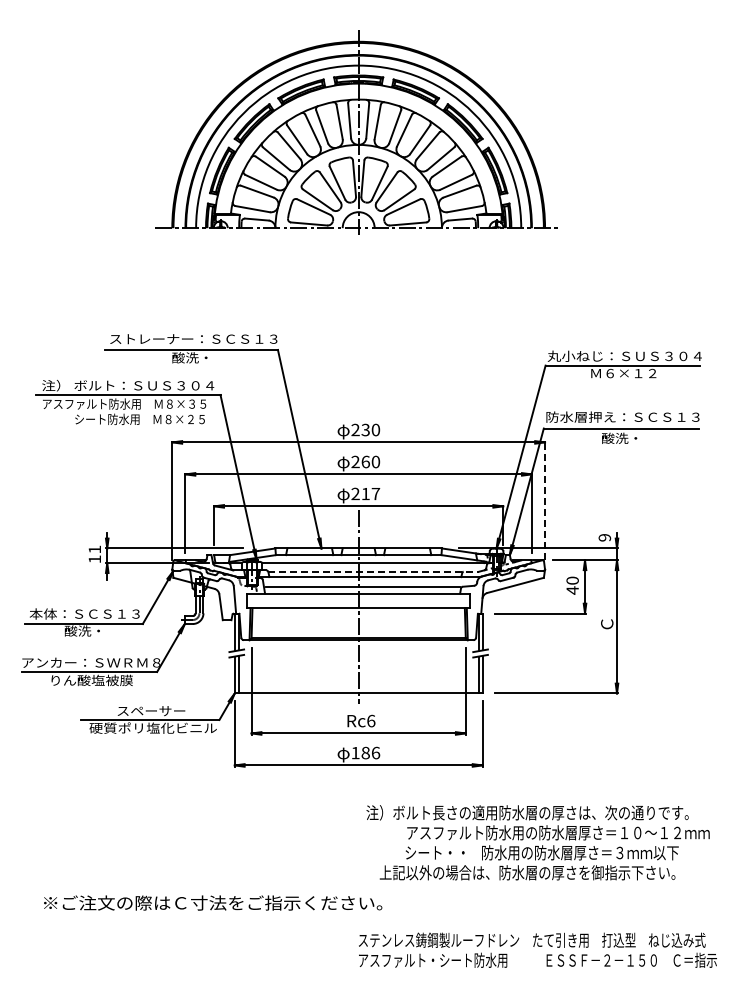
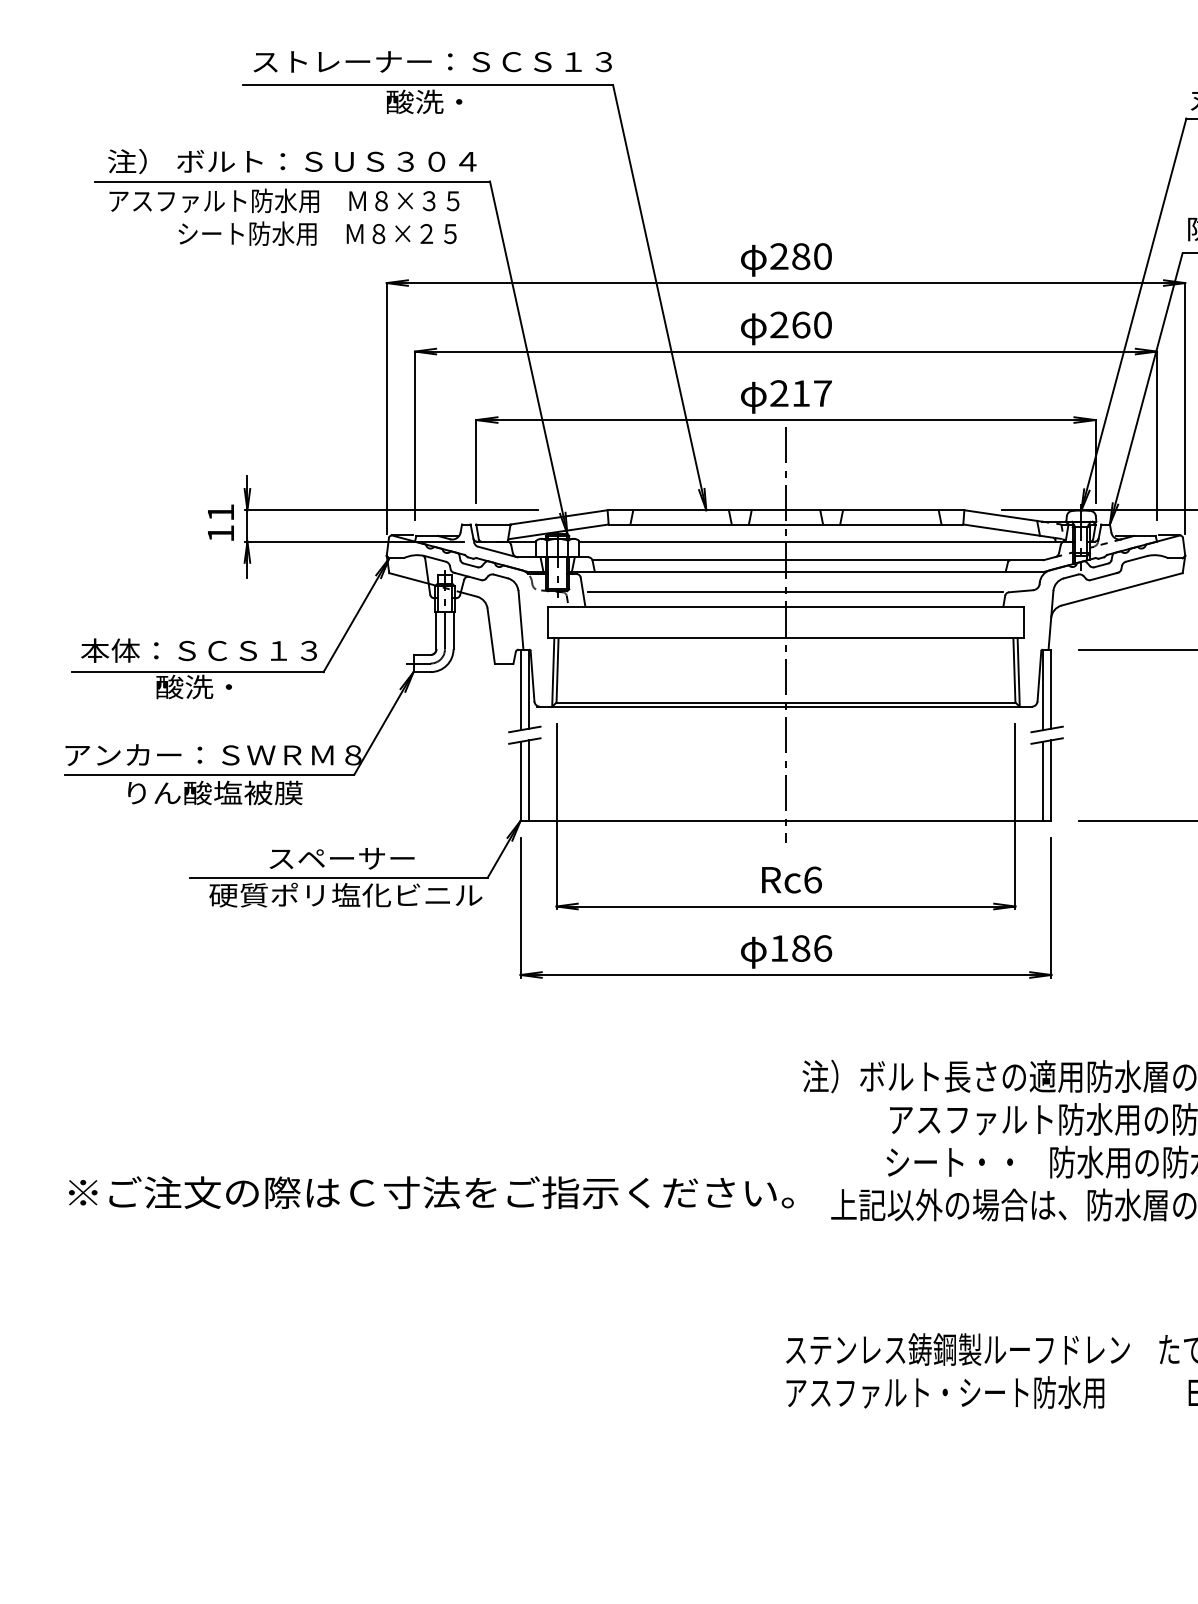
text: (365, 429) -> (800, 255), 230 -> 280
line: (545, 501) -> (1186, 409), dashed -> solid
line: (374, 571) -> (819, 559), dashed -> solid
text: (213, 902) -> (432, 1191), moved

